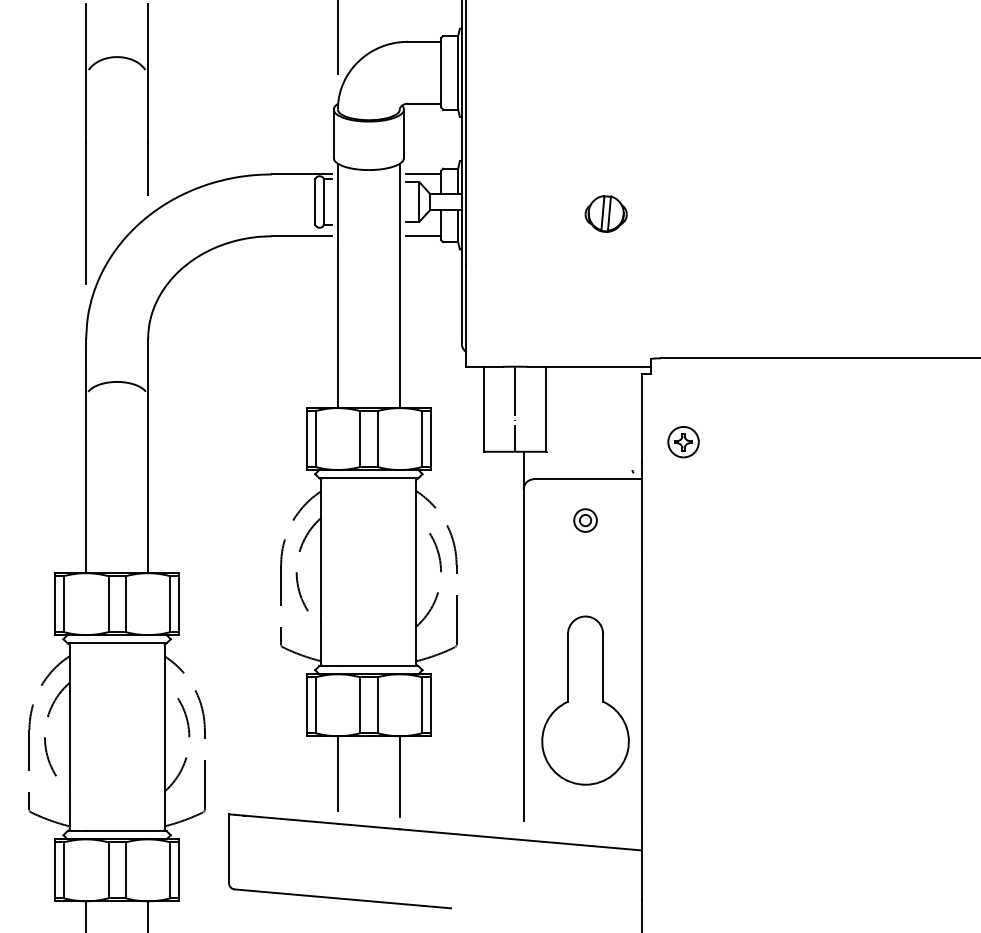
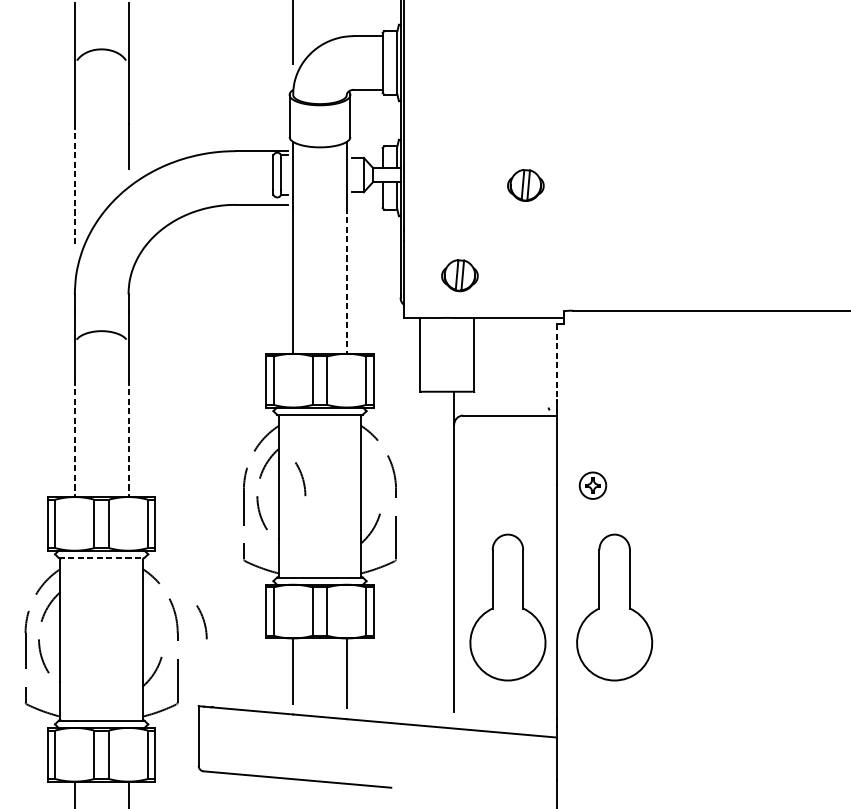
line: (423, 174) -> (367, 151), removed
line: (86, 213) -> (75, 185), solid -> dashed
line: (423, 236) -> (367, 204), removed
part: (529, 317) -> (459, 275), added
line: (399, 324) -> (346, 281), solid -> dashed
line: (515, 408) -> (447, 354), removed
line: (642, 417) -> (557, 361), solid -> dashed
part: (683, 442) -> (592, 486), moved
line: (86, 505) -> (75, 438), solid -> dashed
line: (148, 505) -> (128, 438), solid -> dashed
part: (585, 520) -> (507, 451), removed
arc: (437, 552) -> (302, 479), moved
line: (117, 643) -> (101, 558), solid -> dashed
part: (708, 700) -> (614, 607), added
arc: (185, 717) -> (203, 622), moved

